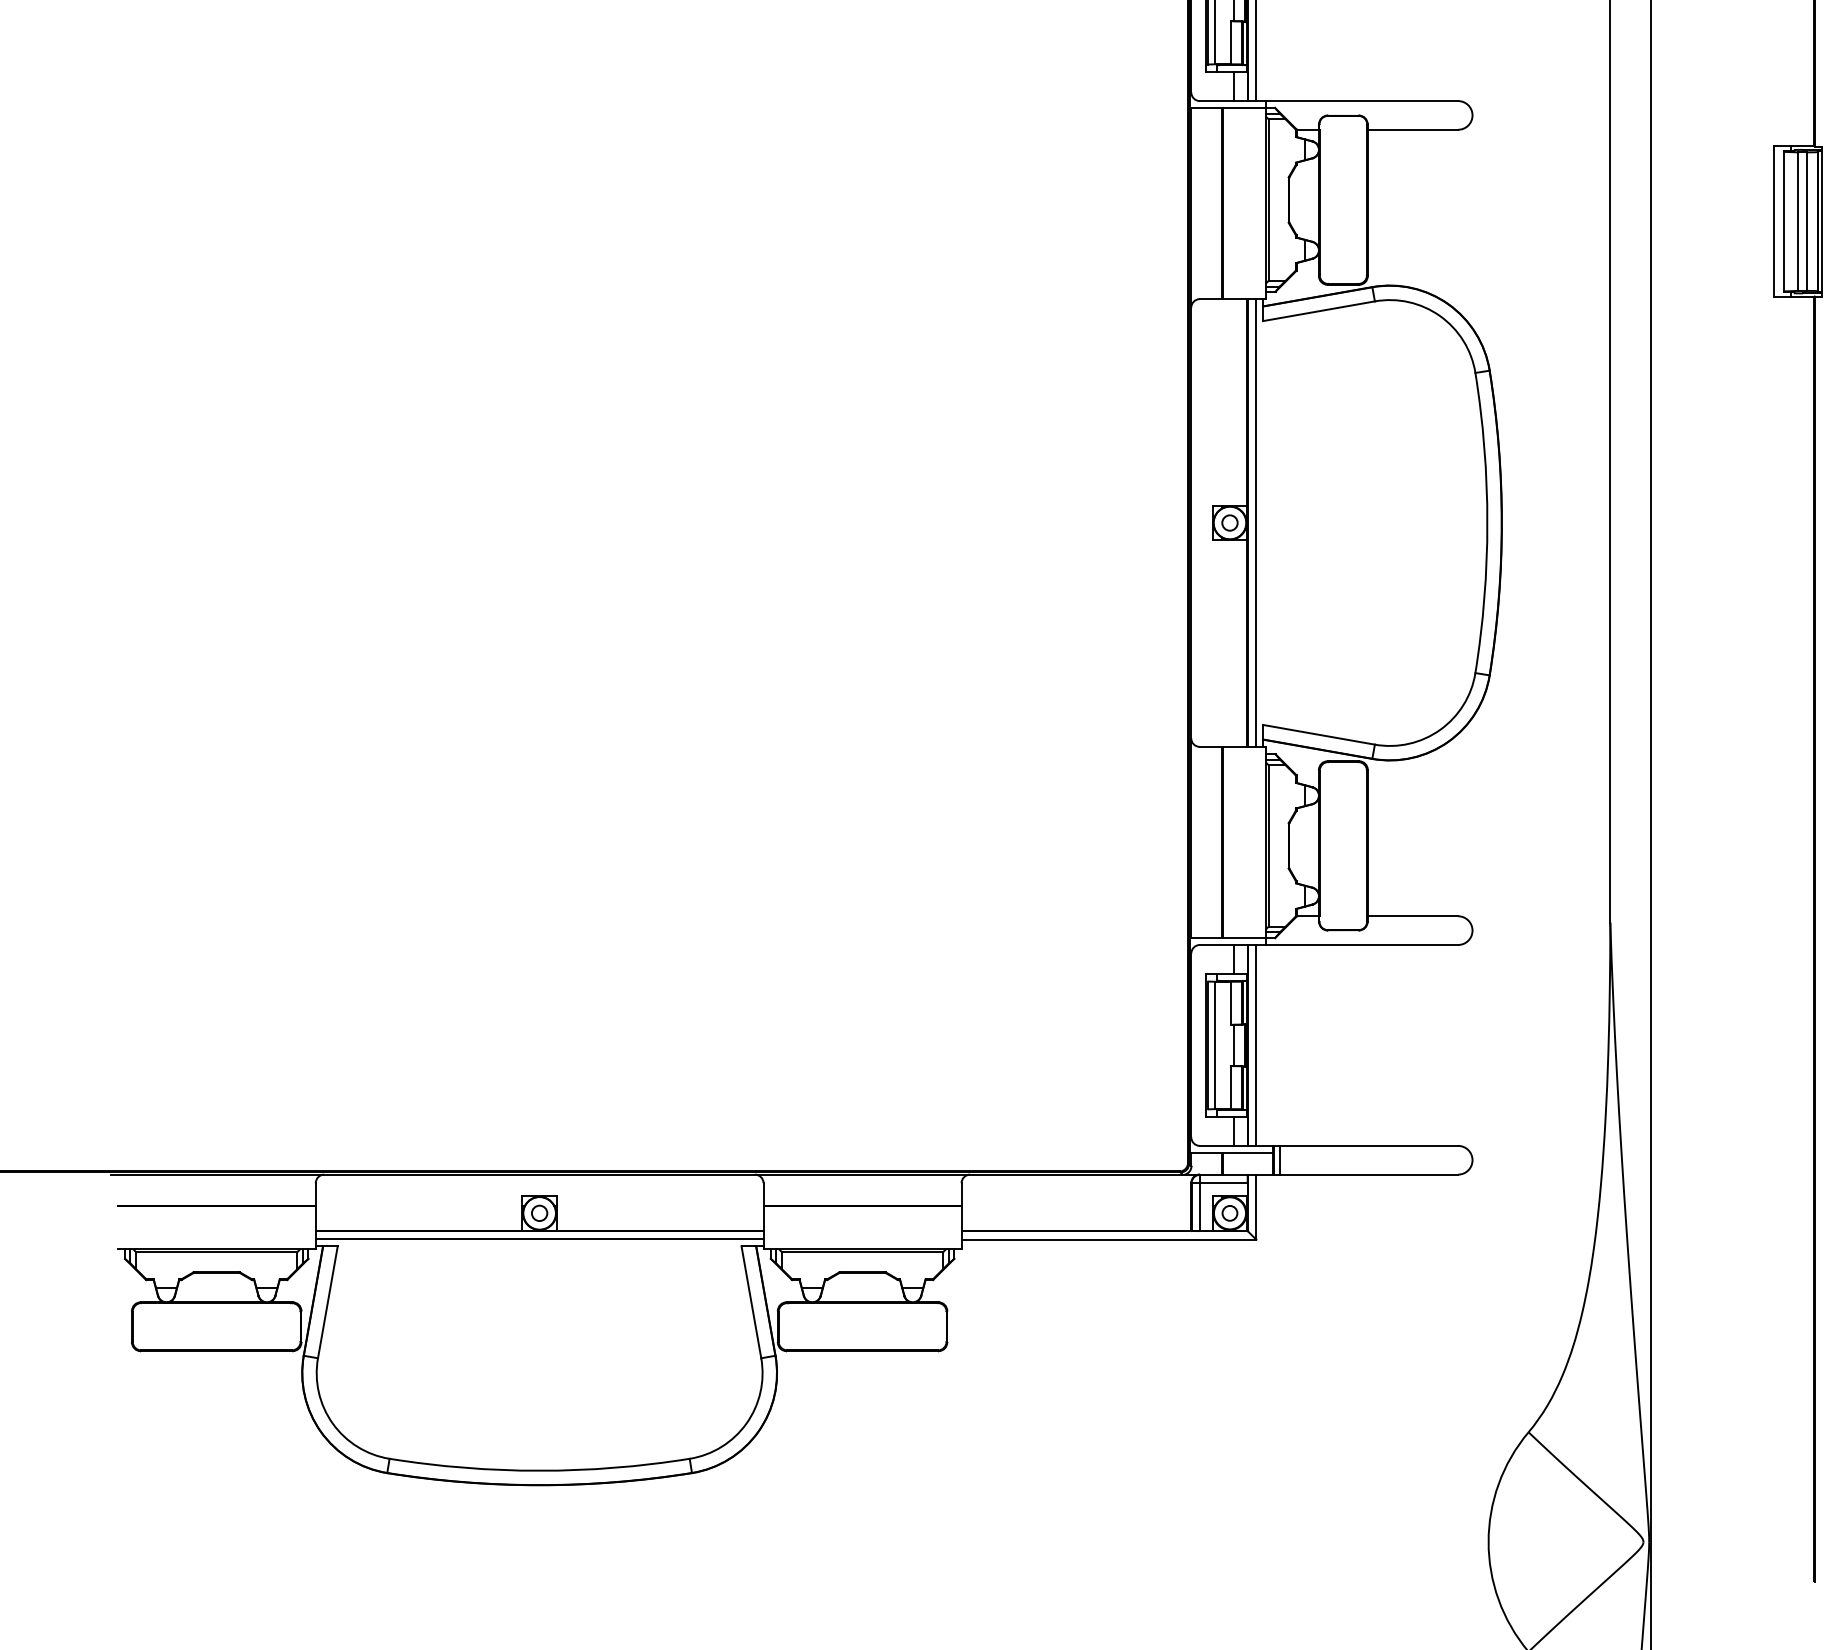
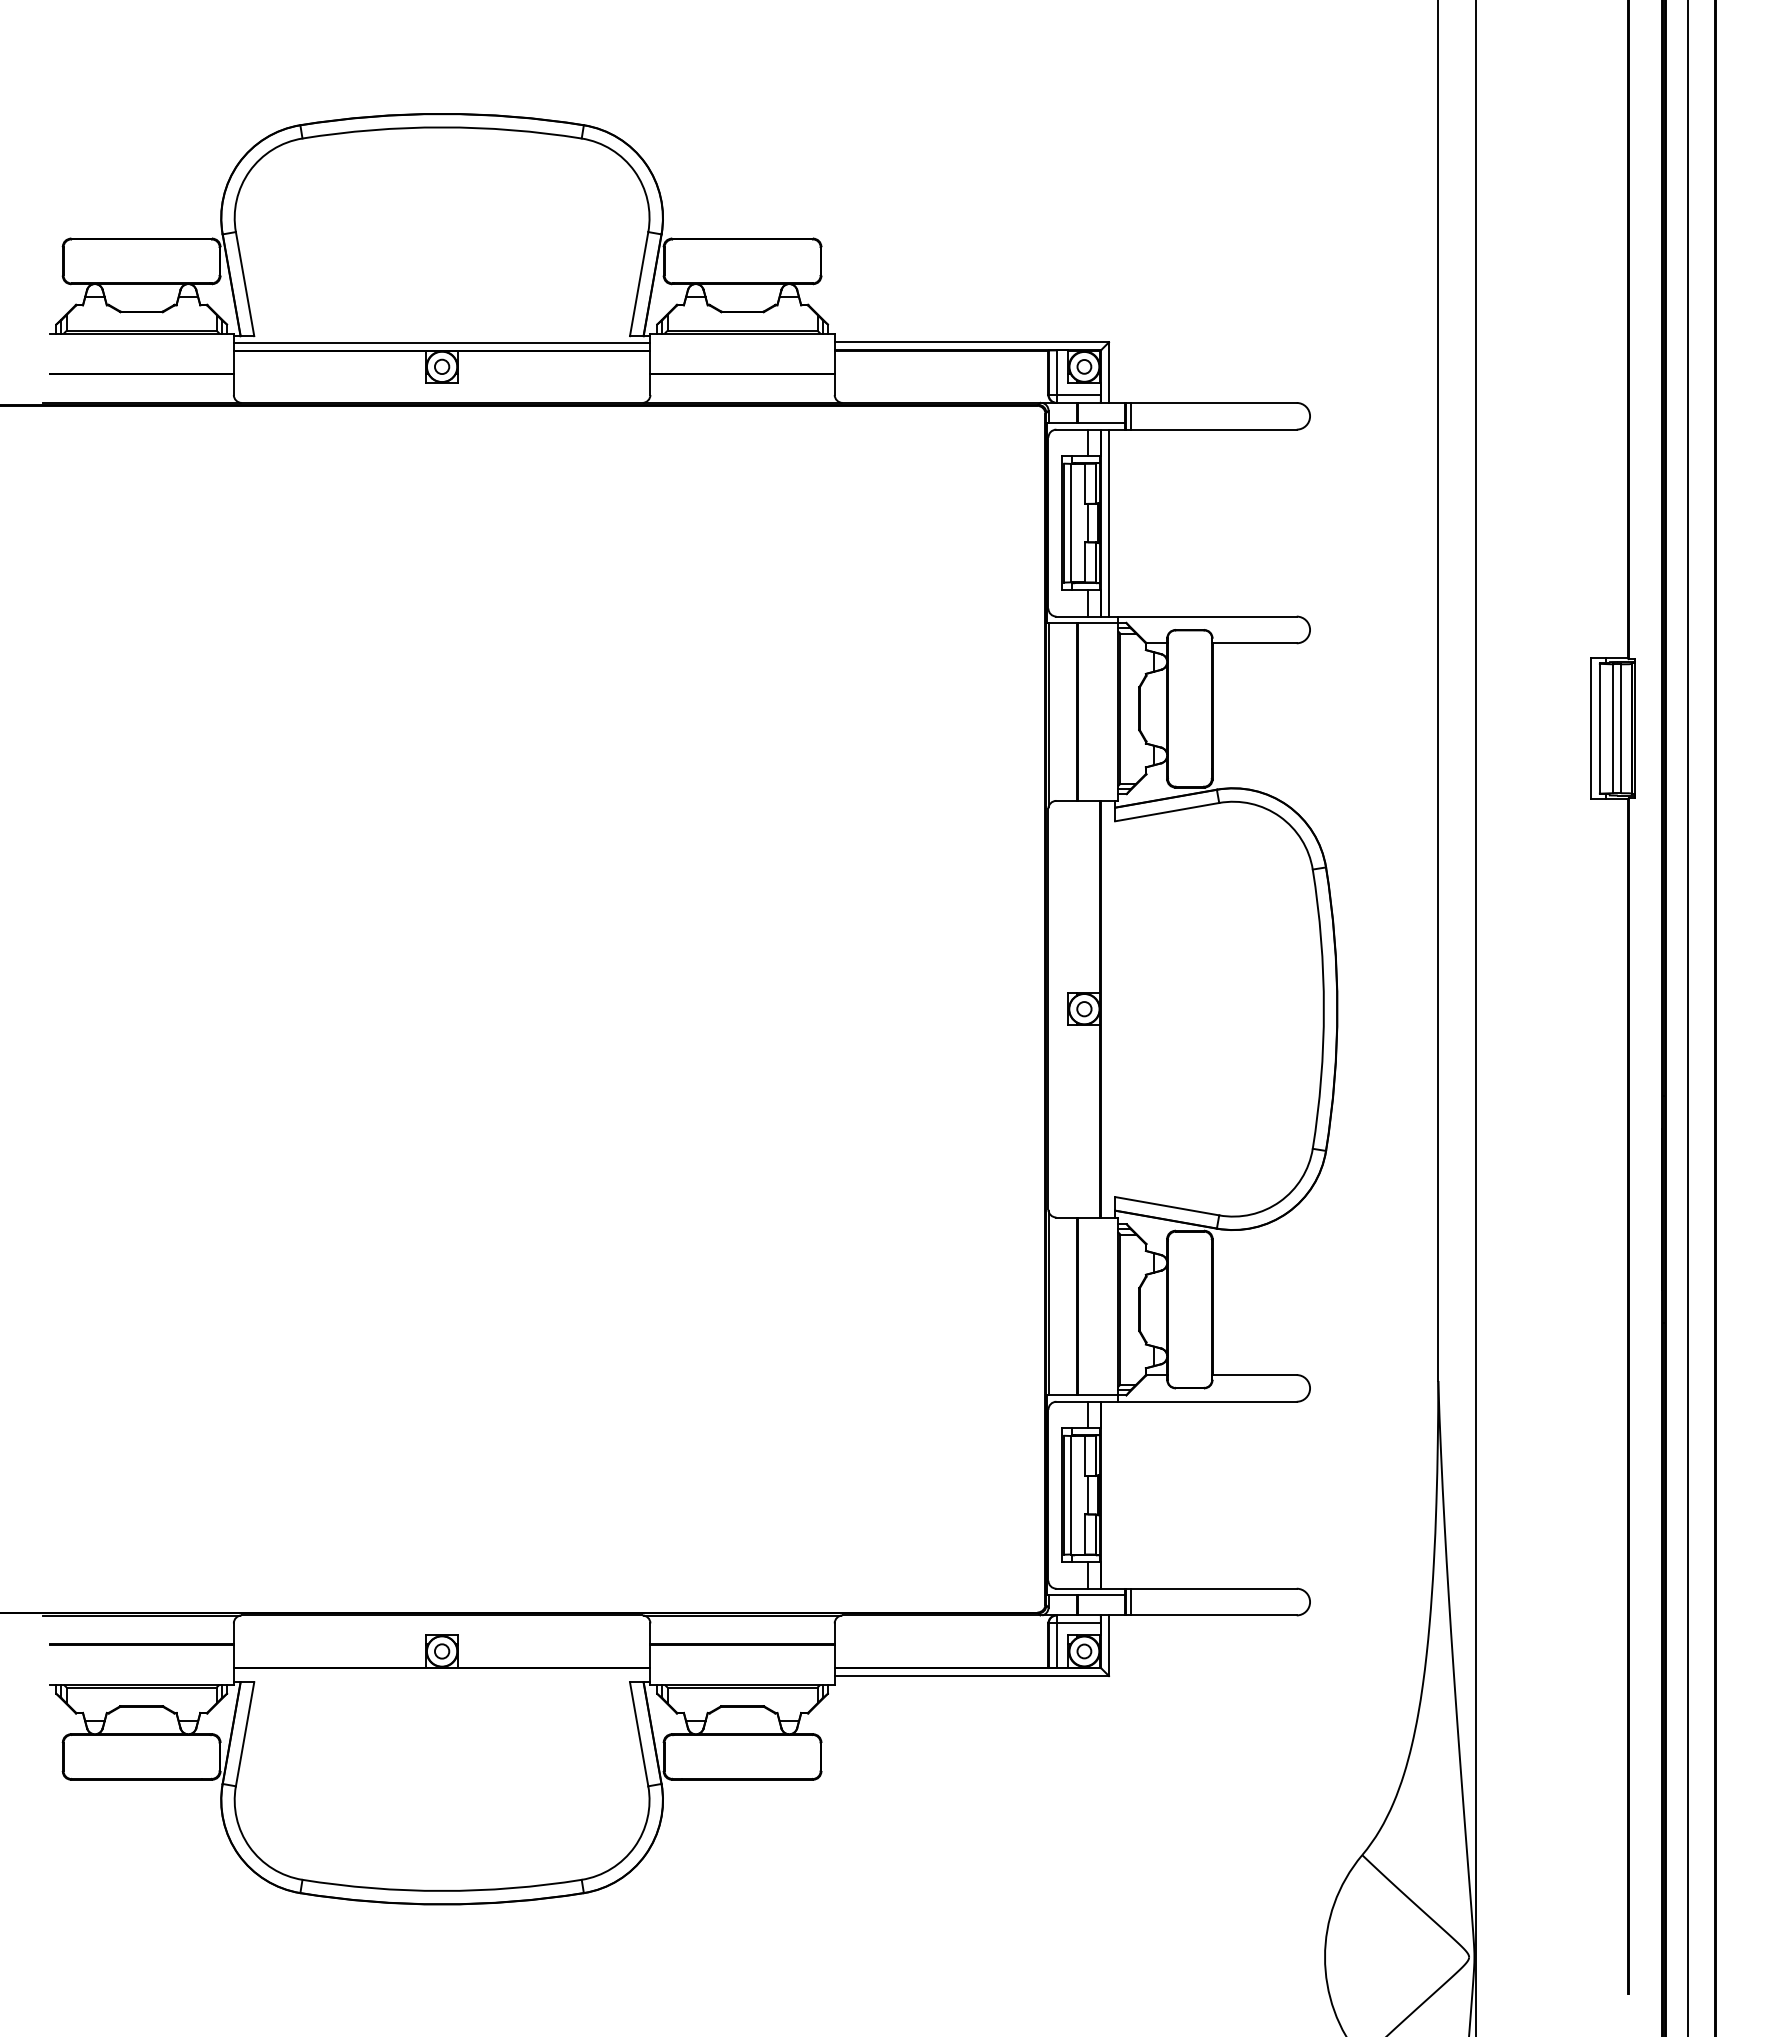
line: (1255, 522) -> (1108, 1008), removed
line: (1256, 1044) -> (1109, 1494), removed
line: (538, 1239) -> (441, 1675), removed

